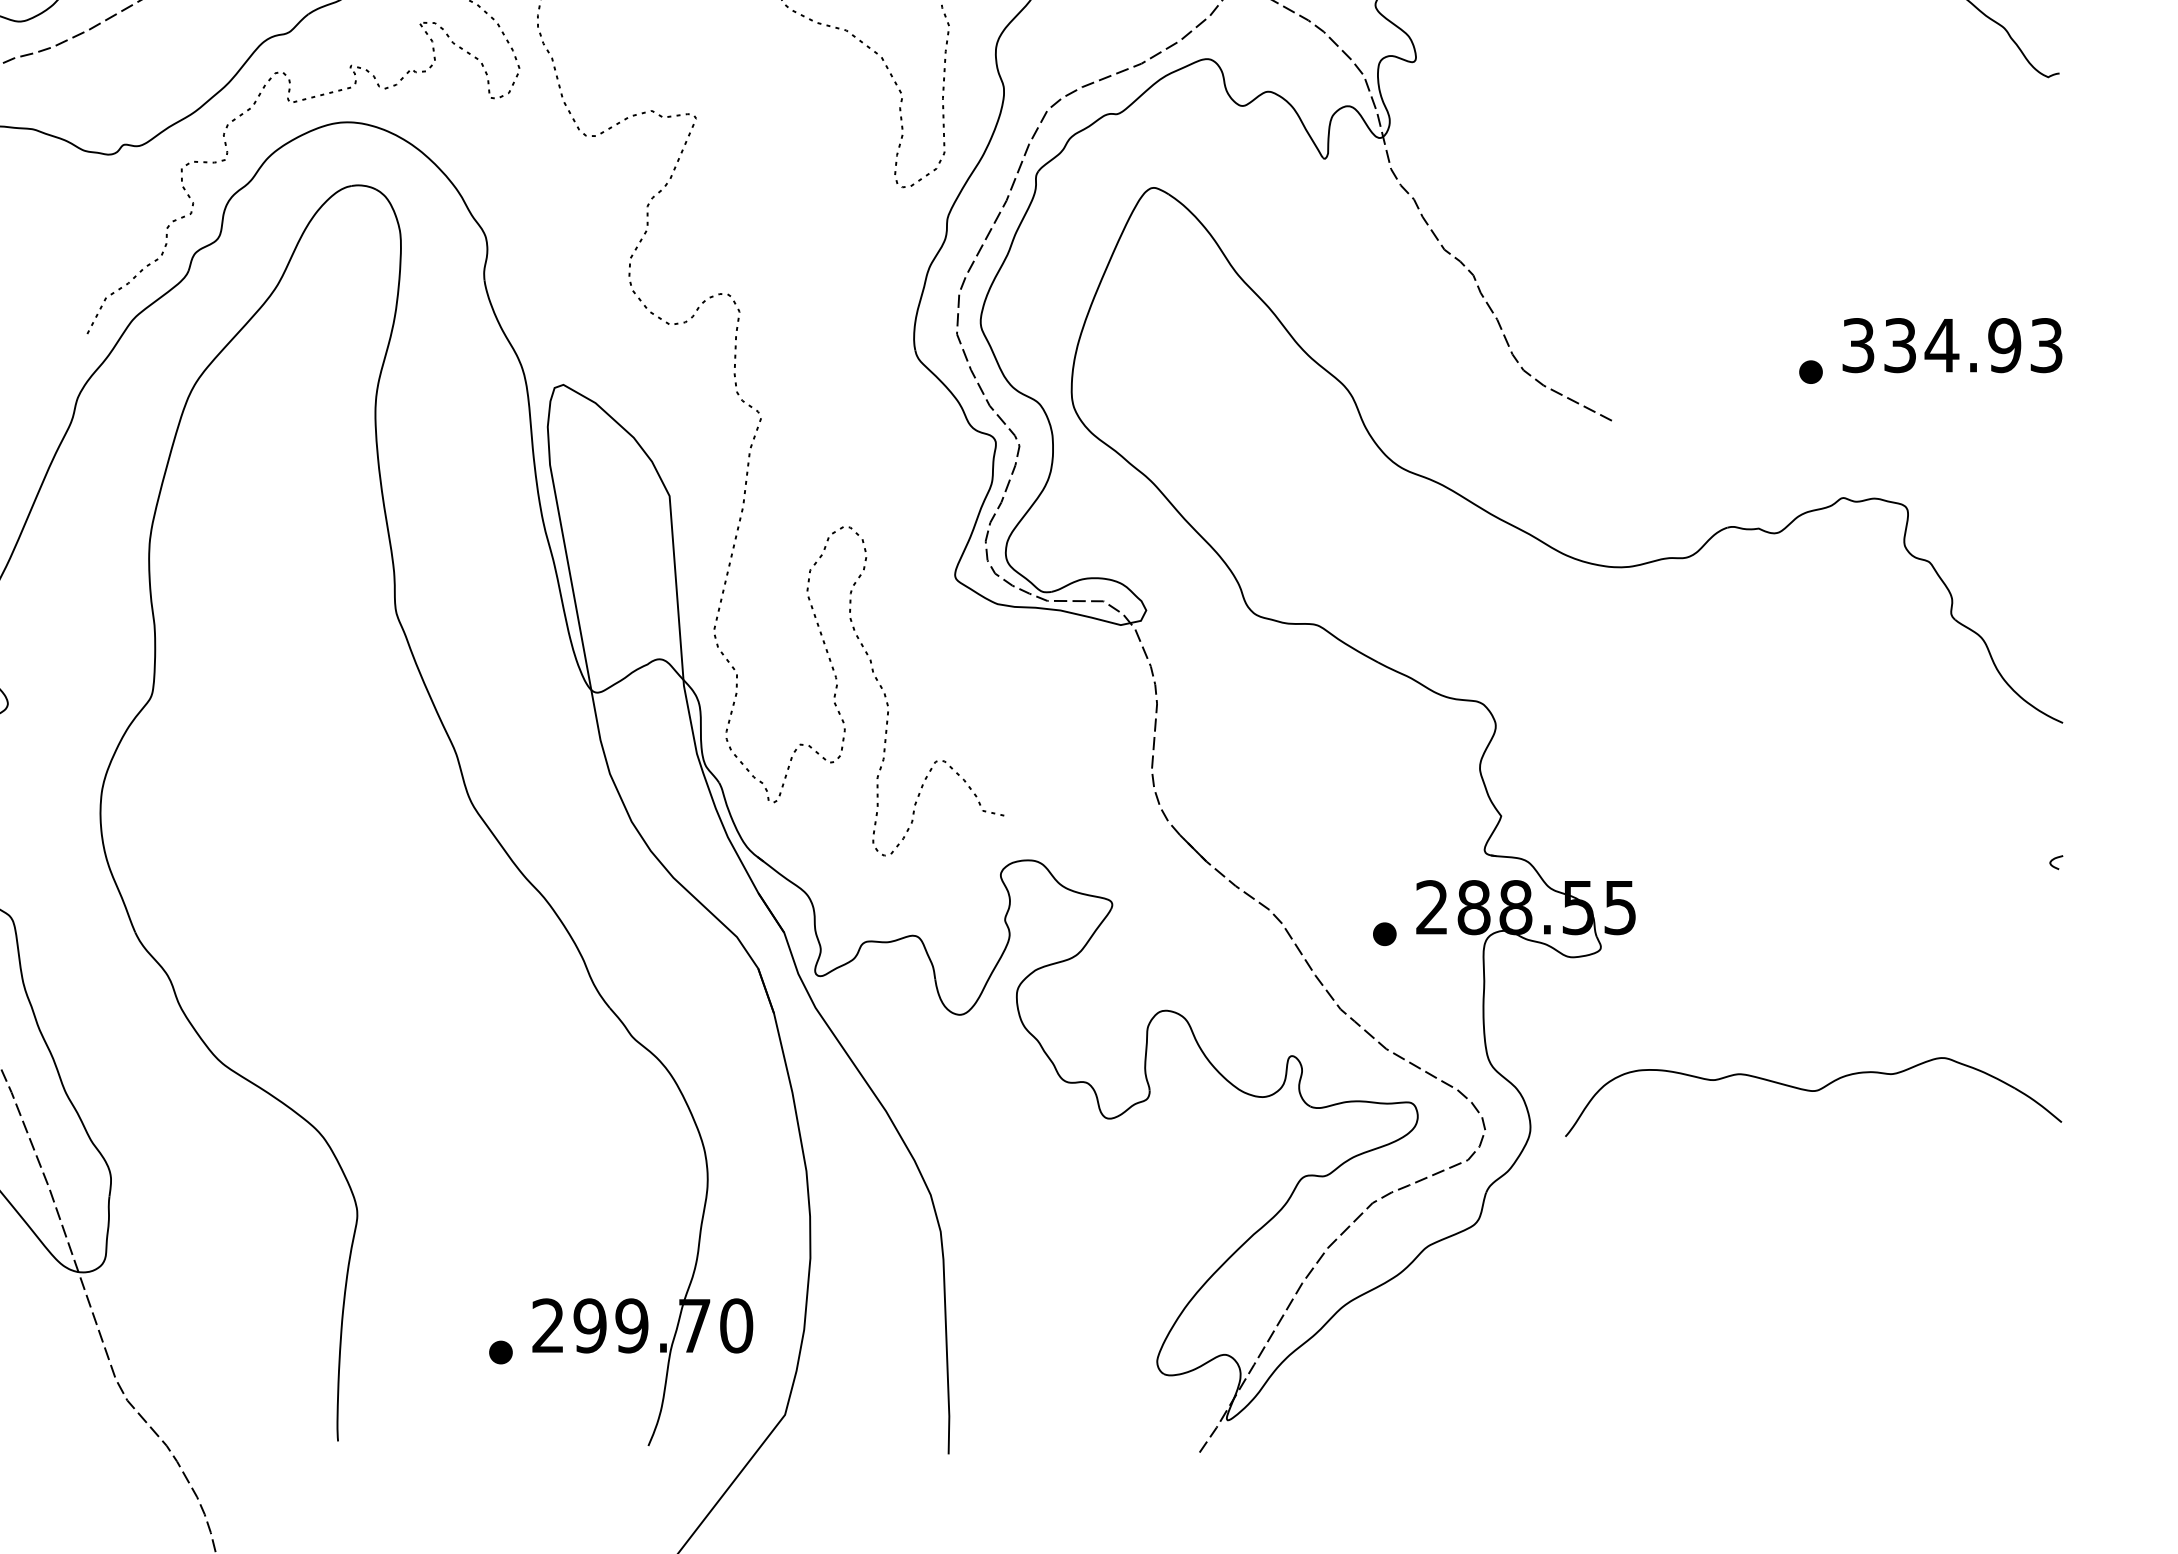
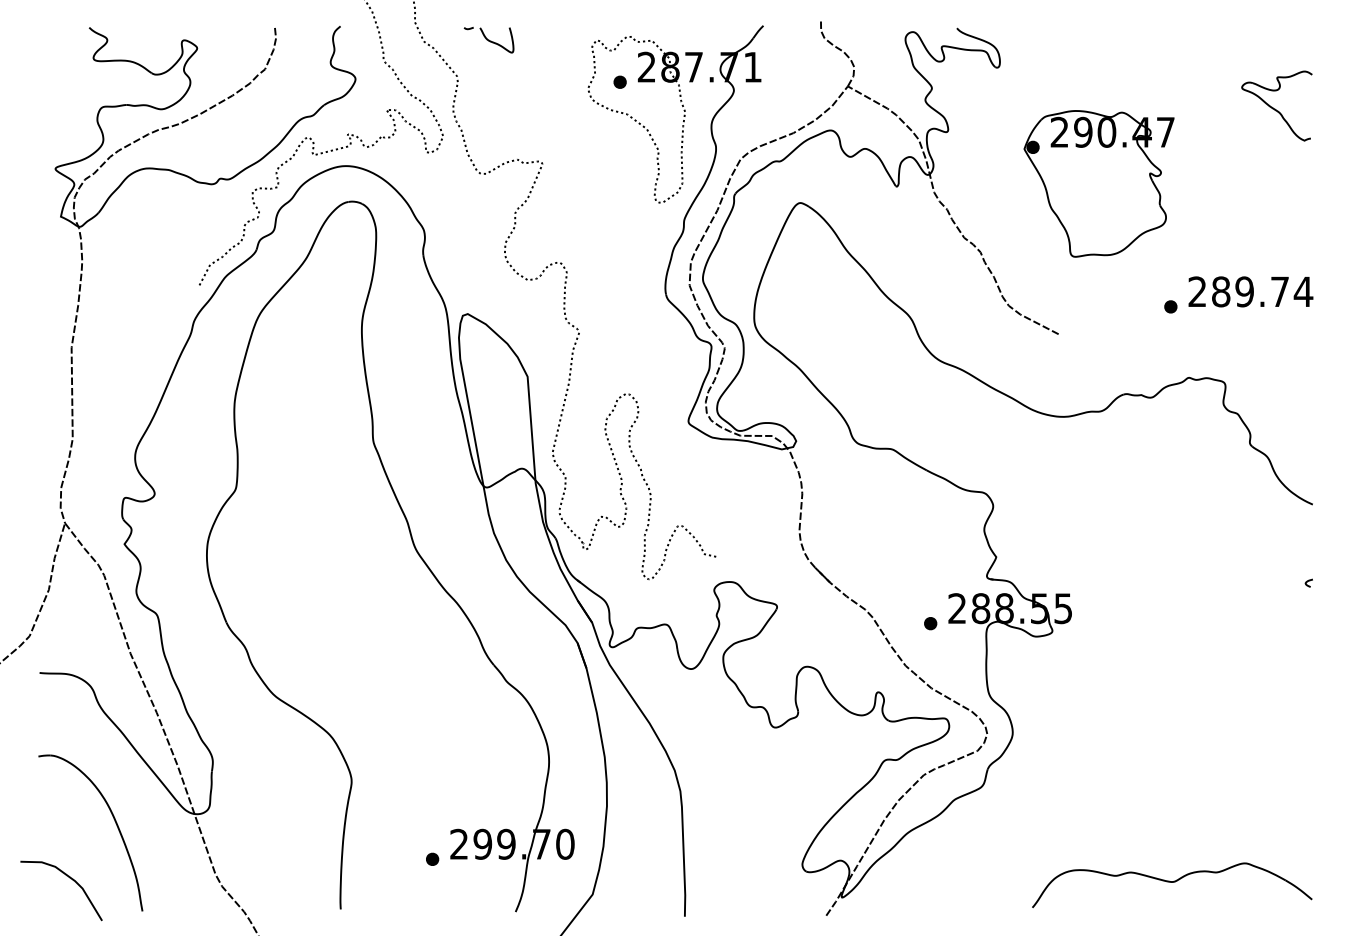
part: (1682, 153) -> (1098, 183), added
text: (1952, 344) -> (1250, 291), 334.93 -> 289.74
part: (1813, 1097) -> (1172, 885), moved

